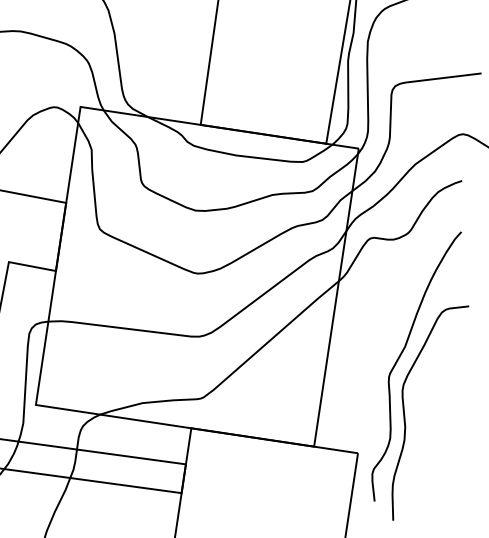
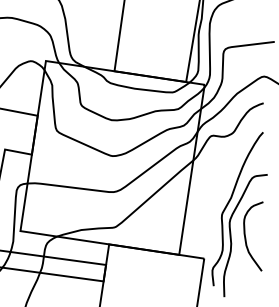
curve: (432, 416) -> (246, 237), added

